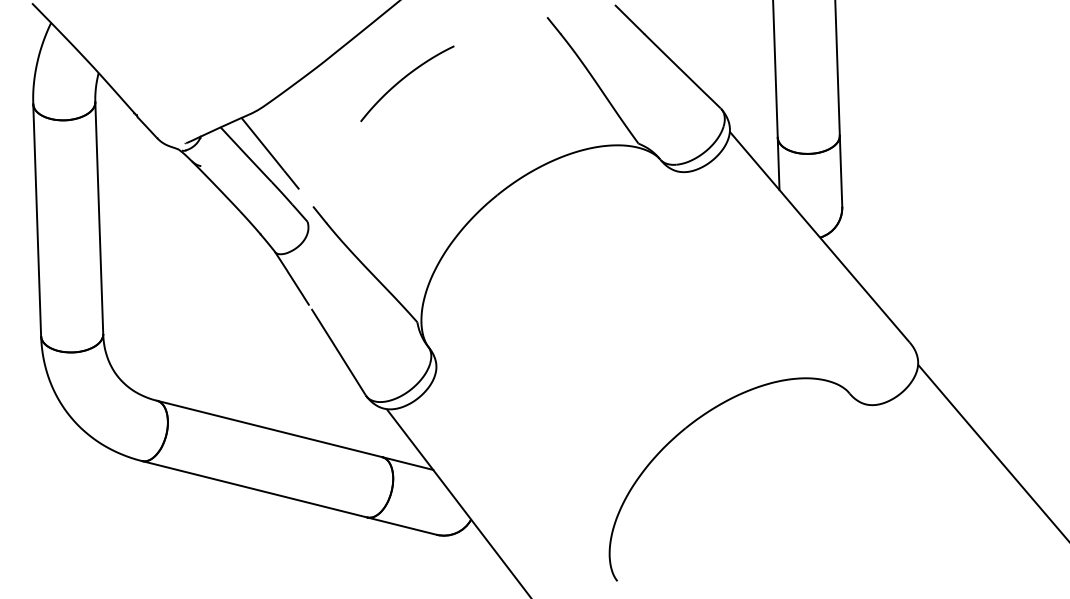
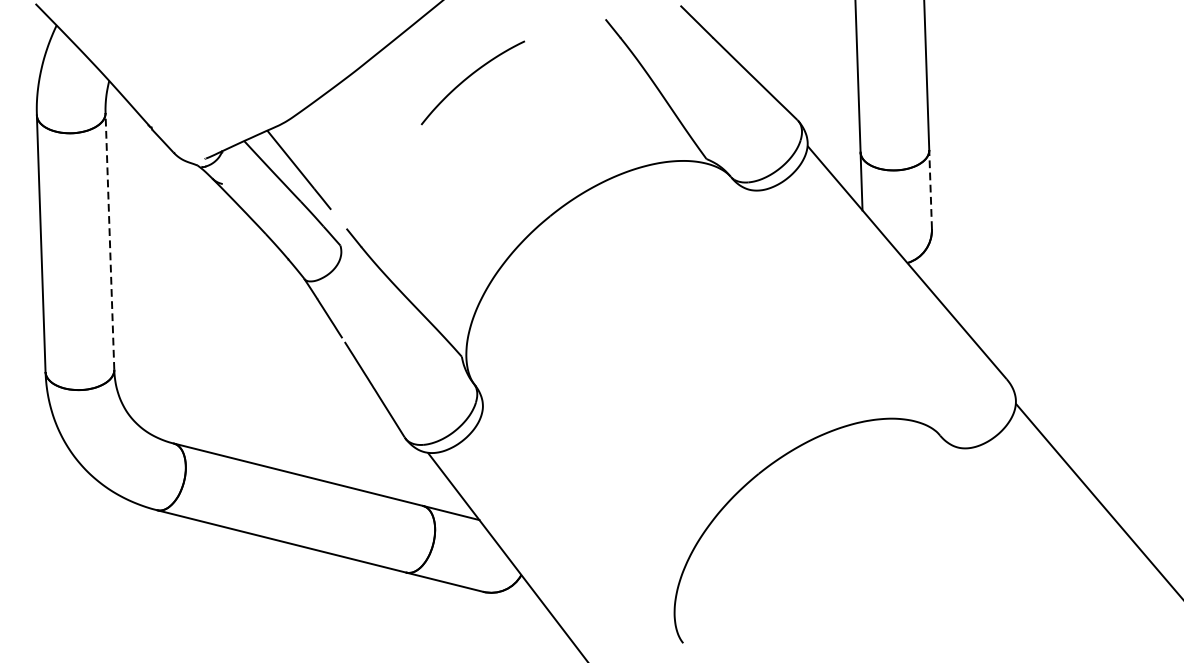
curve: (405, 78) -> (470, 77), moved
line: (841, 171) -> (931, 189), solid -> dashed
line: (99, 217) -> (110, 240), solid -> dashed

